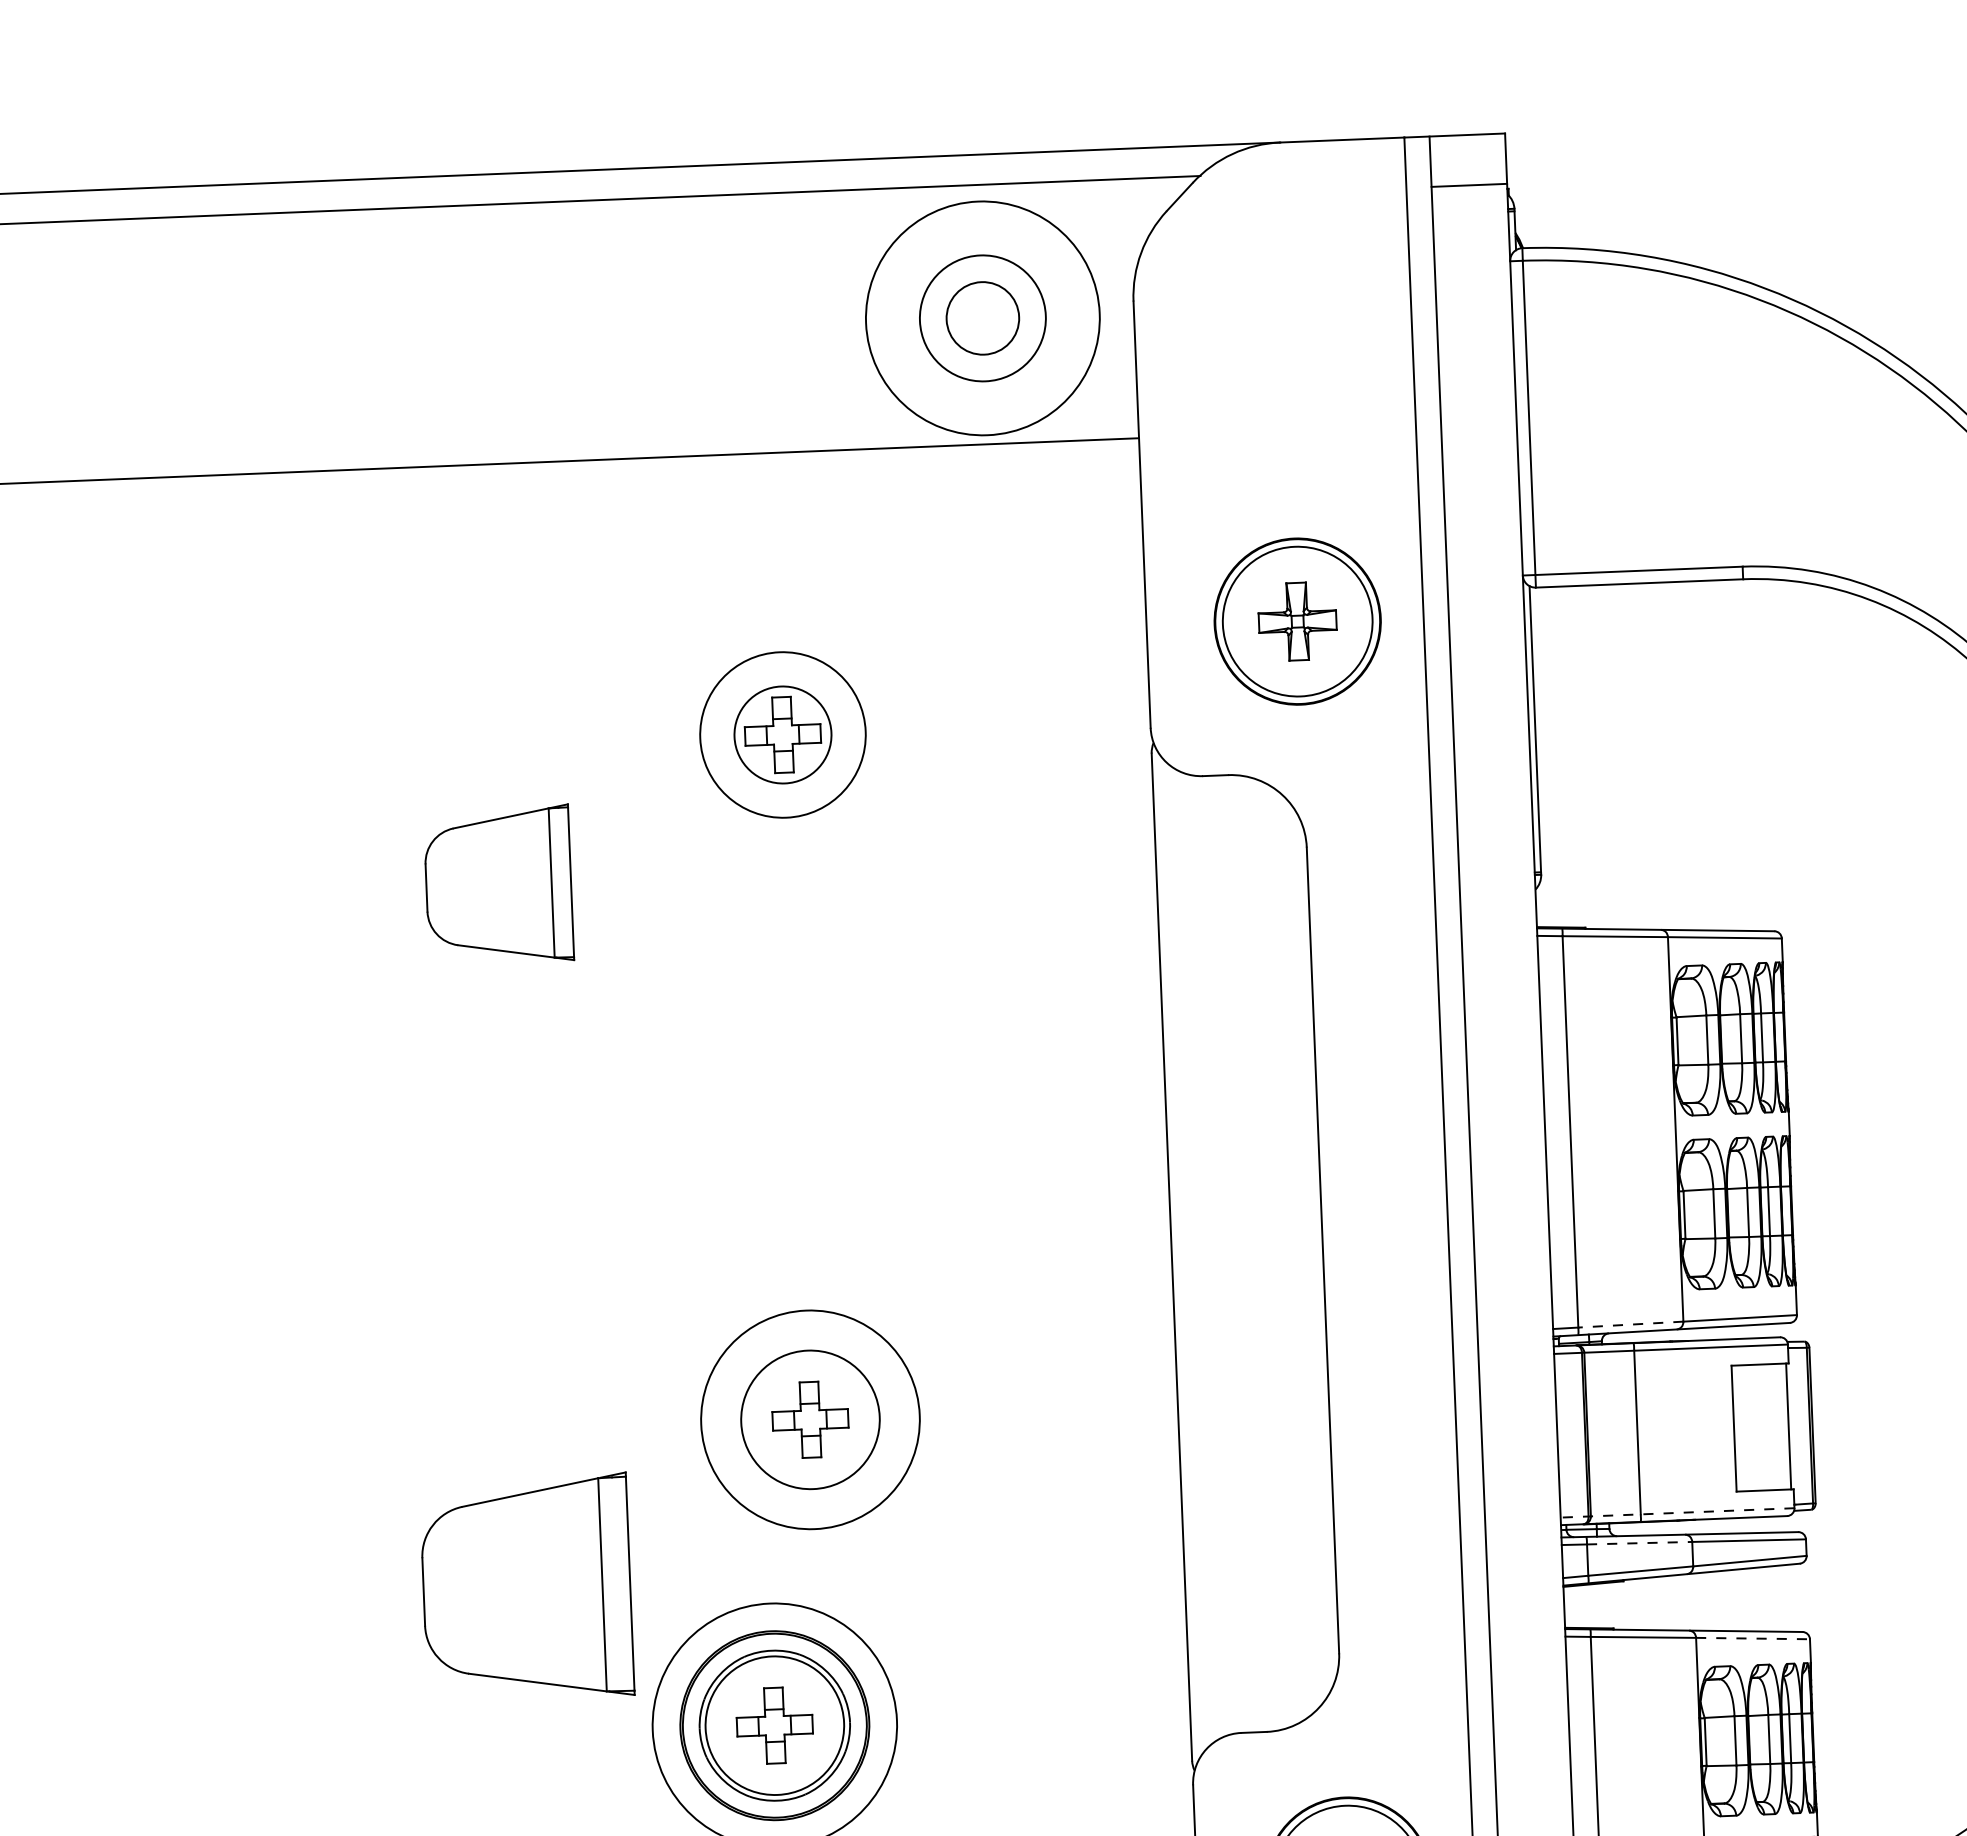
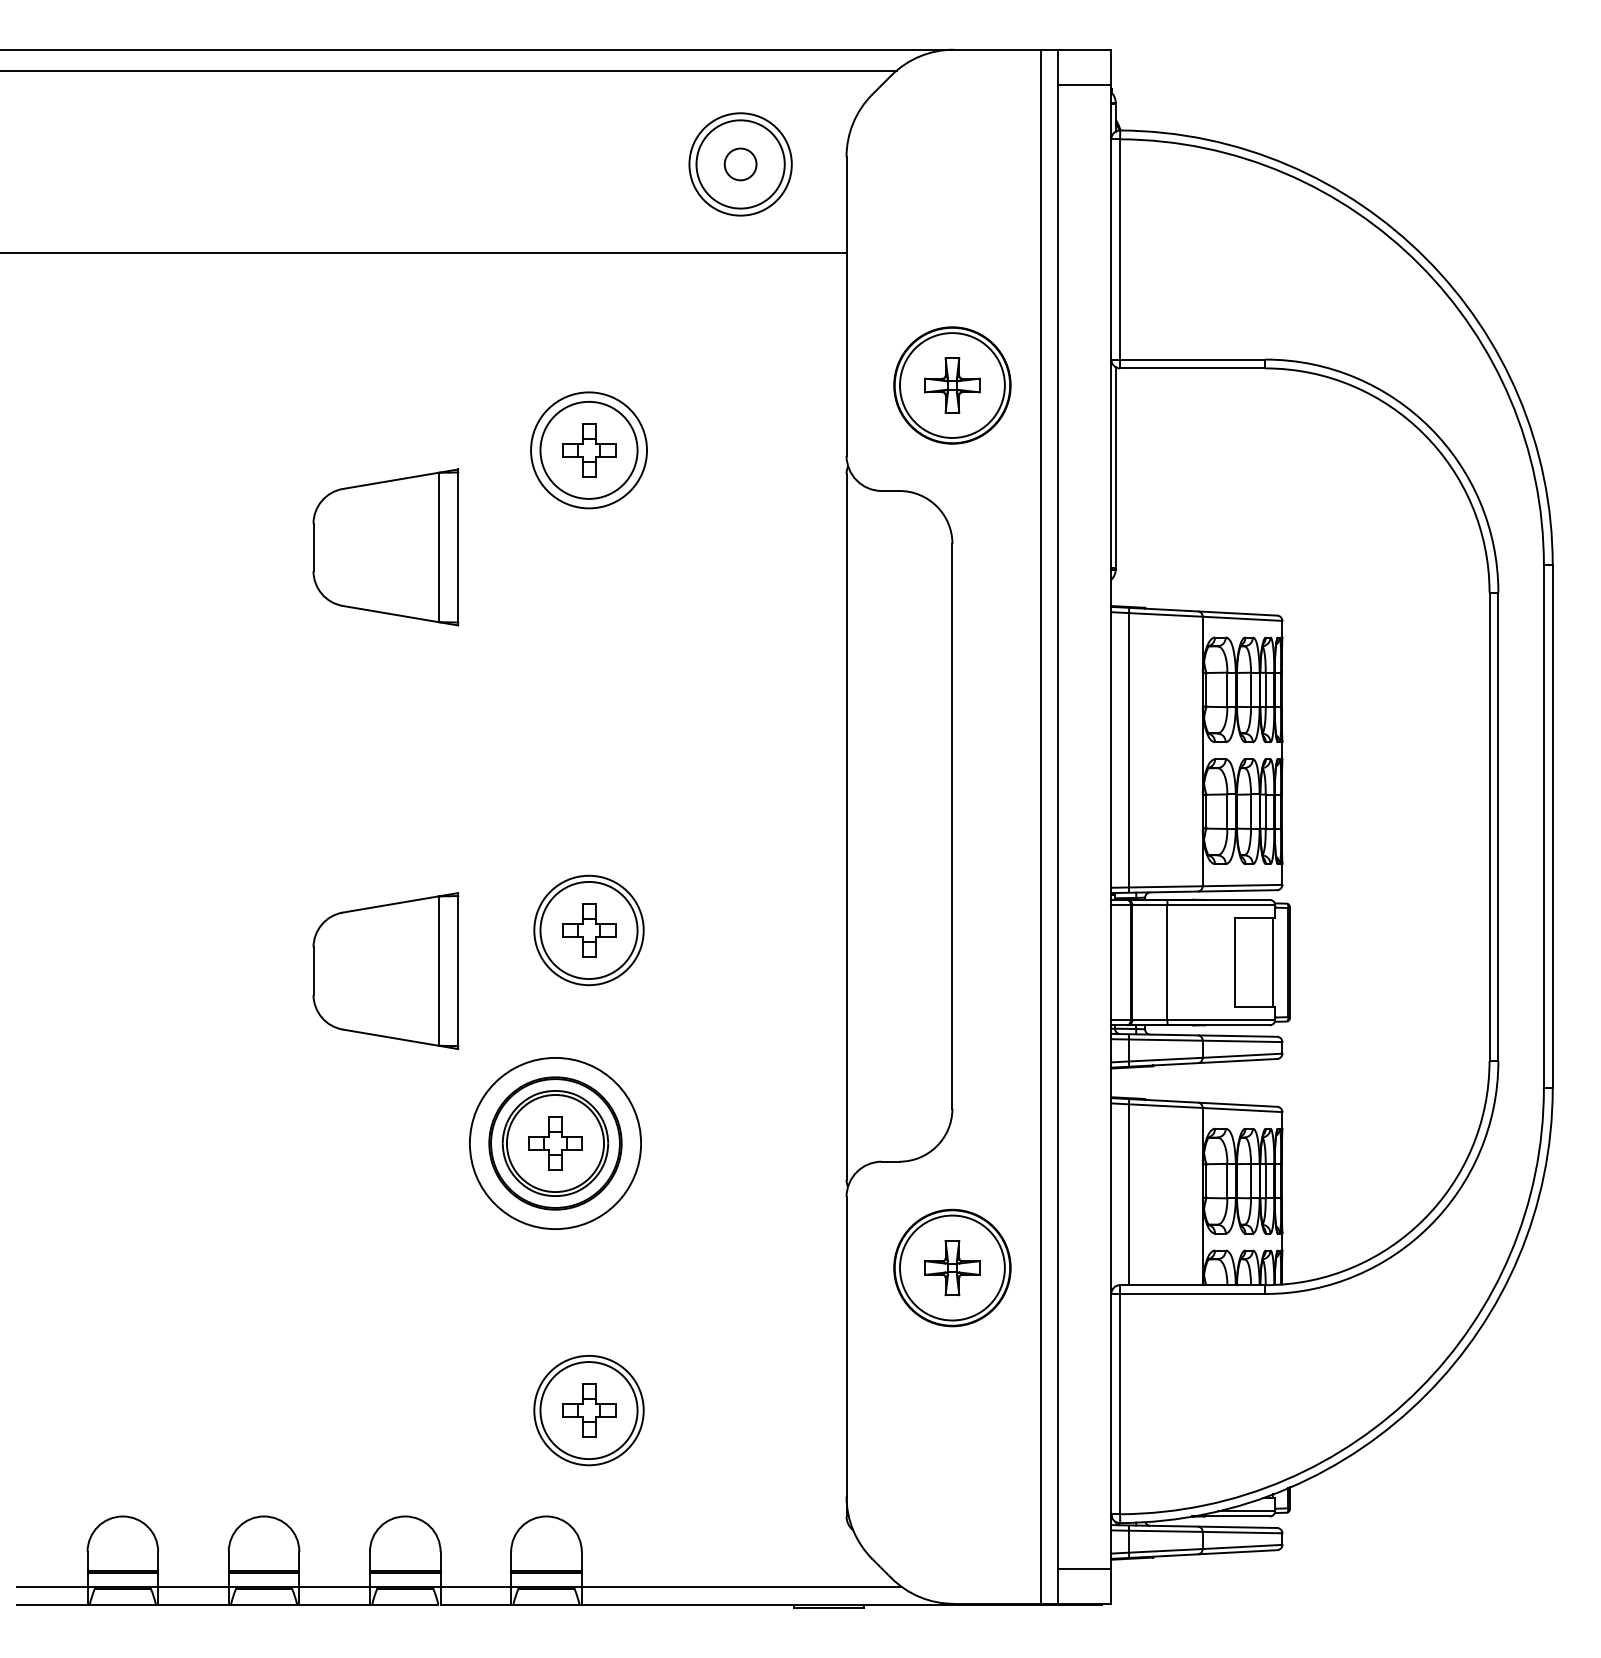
circle: (982, 318) -> (740, 164), size x0.62
circle: (982, 318) -> (740, 164), size x0.62
circle: (782, 733) -> (588, 449), size x1.43
part: (498, 885) -> (385, 547), size x1.43
line: (1630, 1324) -> (1165, 886), dashed -> solid
circle: (809, 1419) -> (588, 930), size x0.71
line: (1677, 1512) -> (1193, 1019), dashed -> solid
line: (1639, 1543) -> (1165, 1040), dashed -> solid
part: (526, 1587) -> (385, 970), moved
line: (1753, 1639) -> (1242, 1110), dashed -> solid

